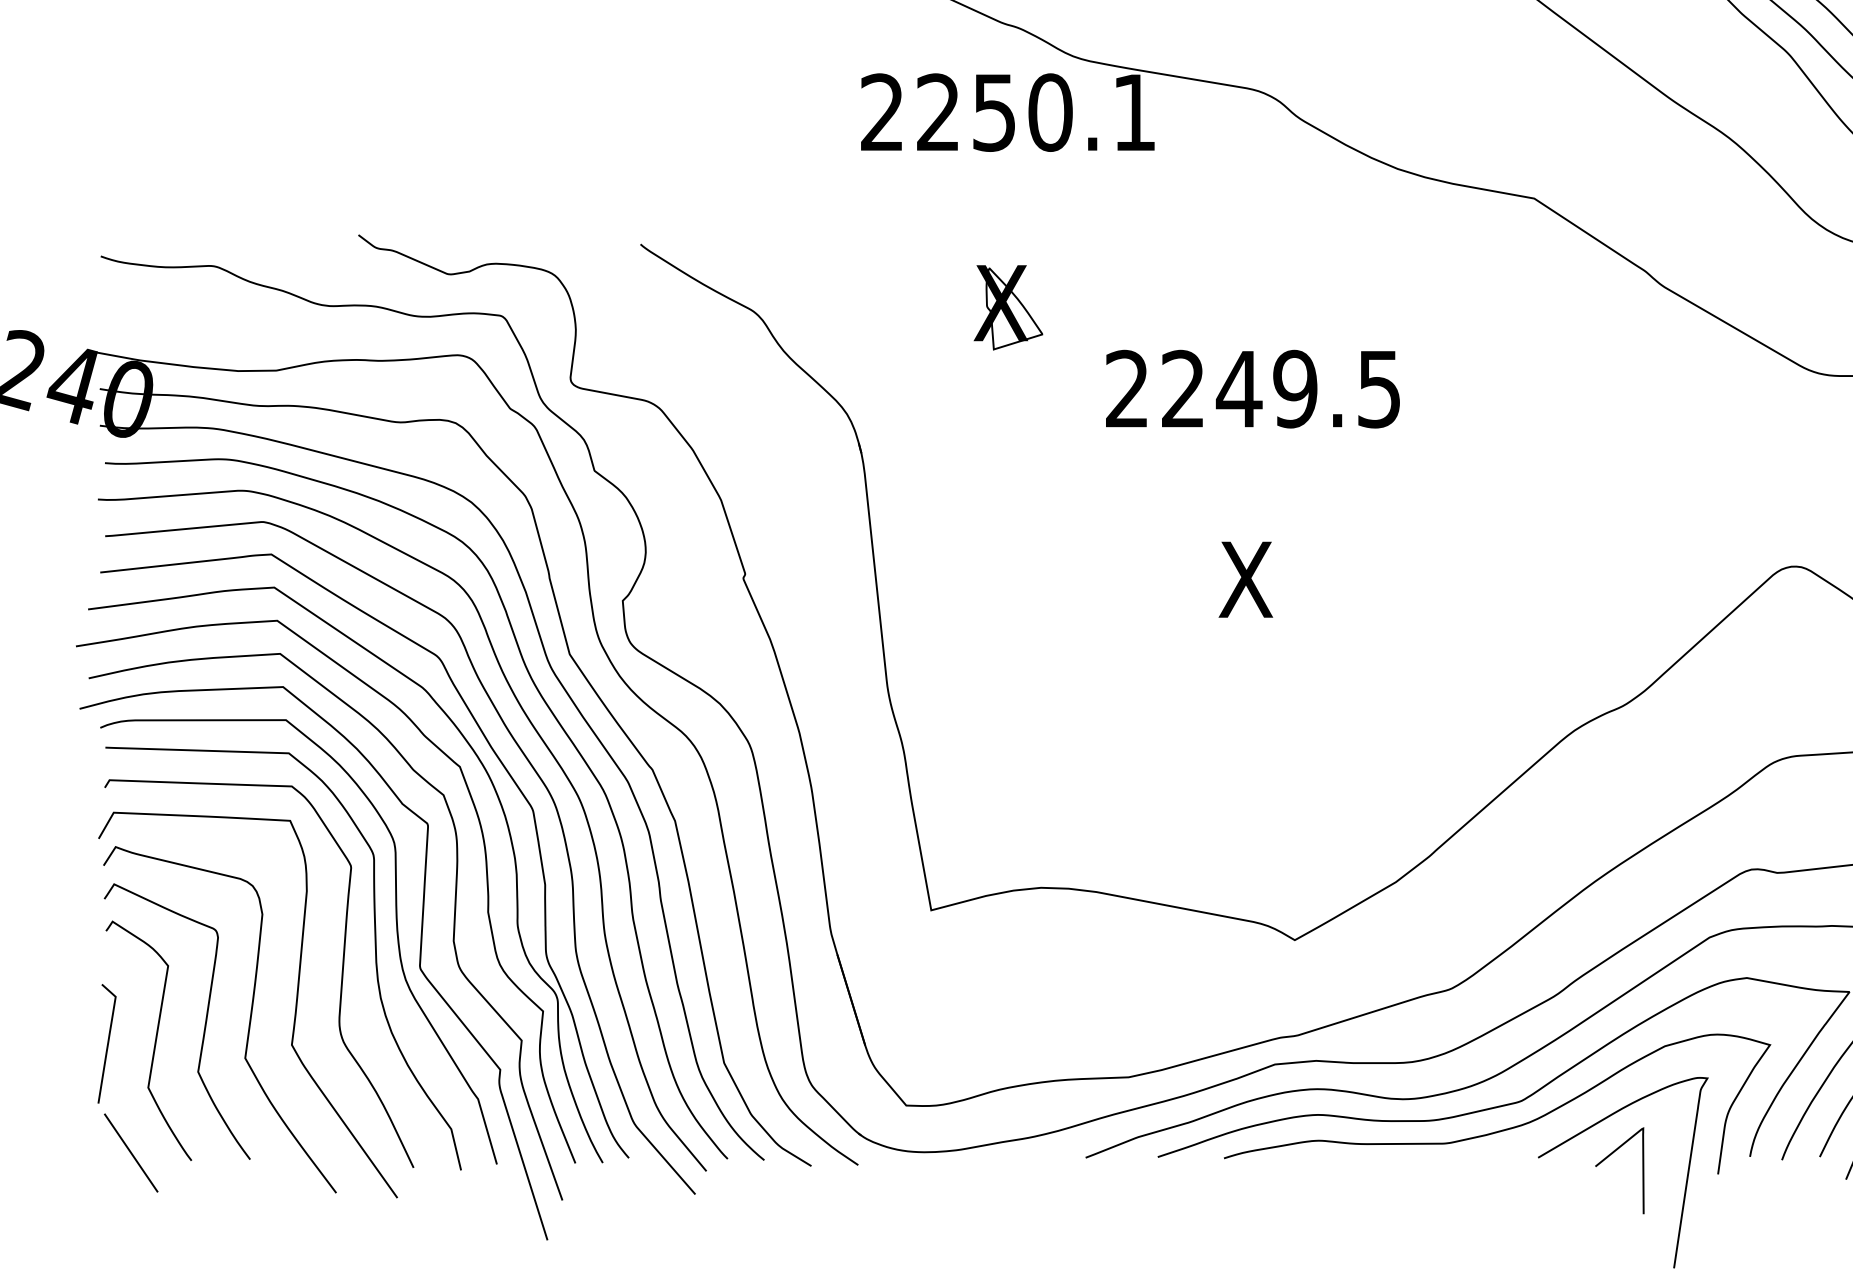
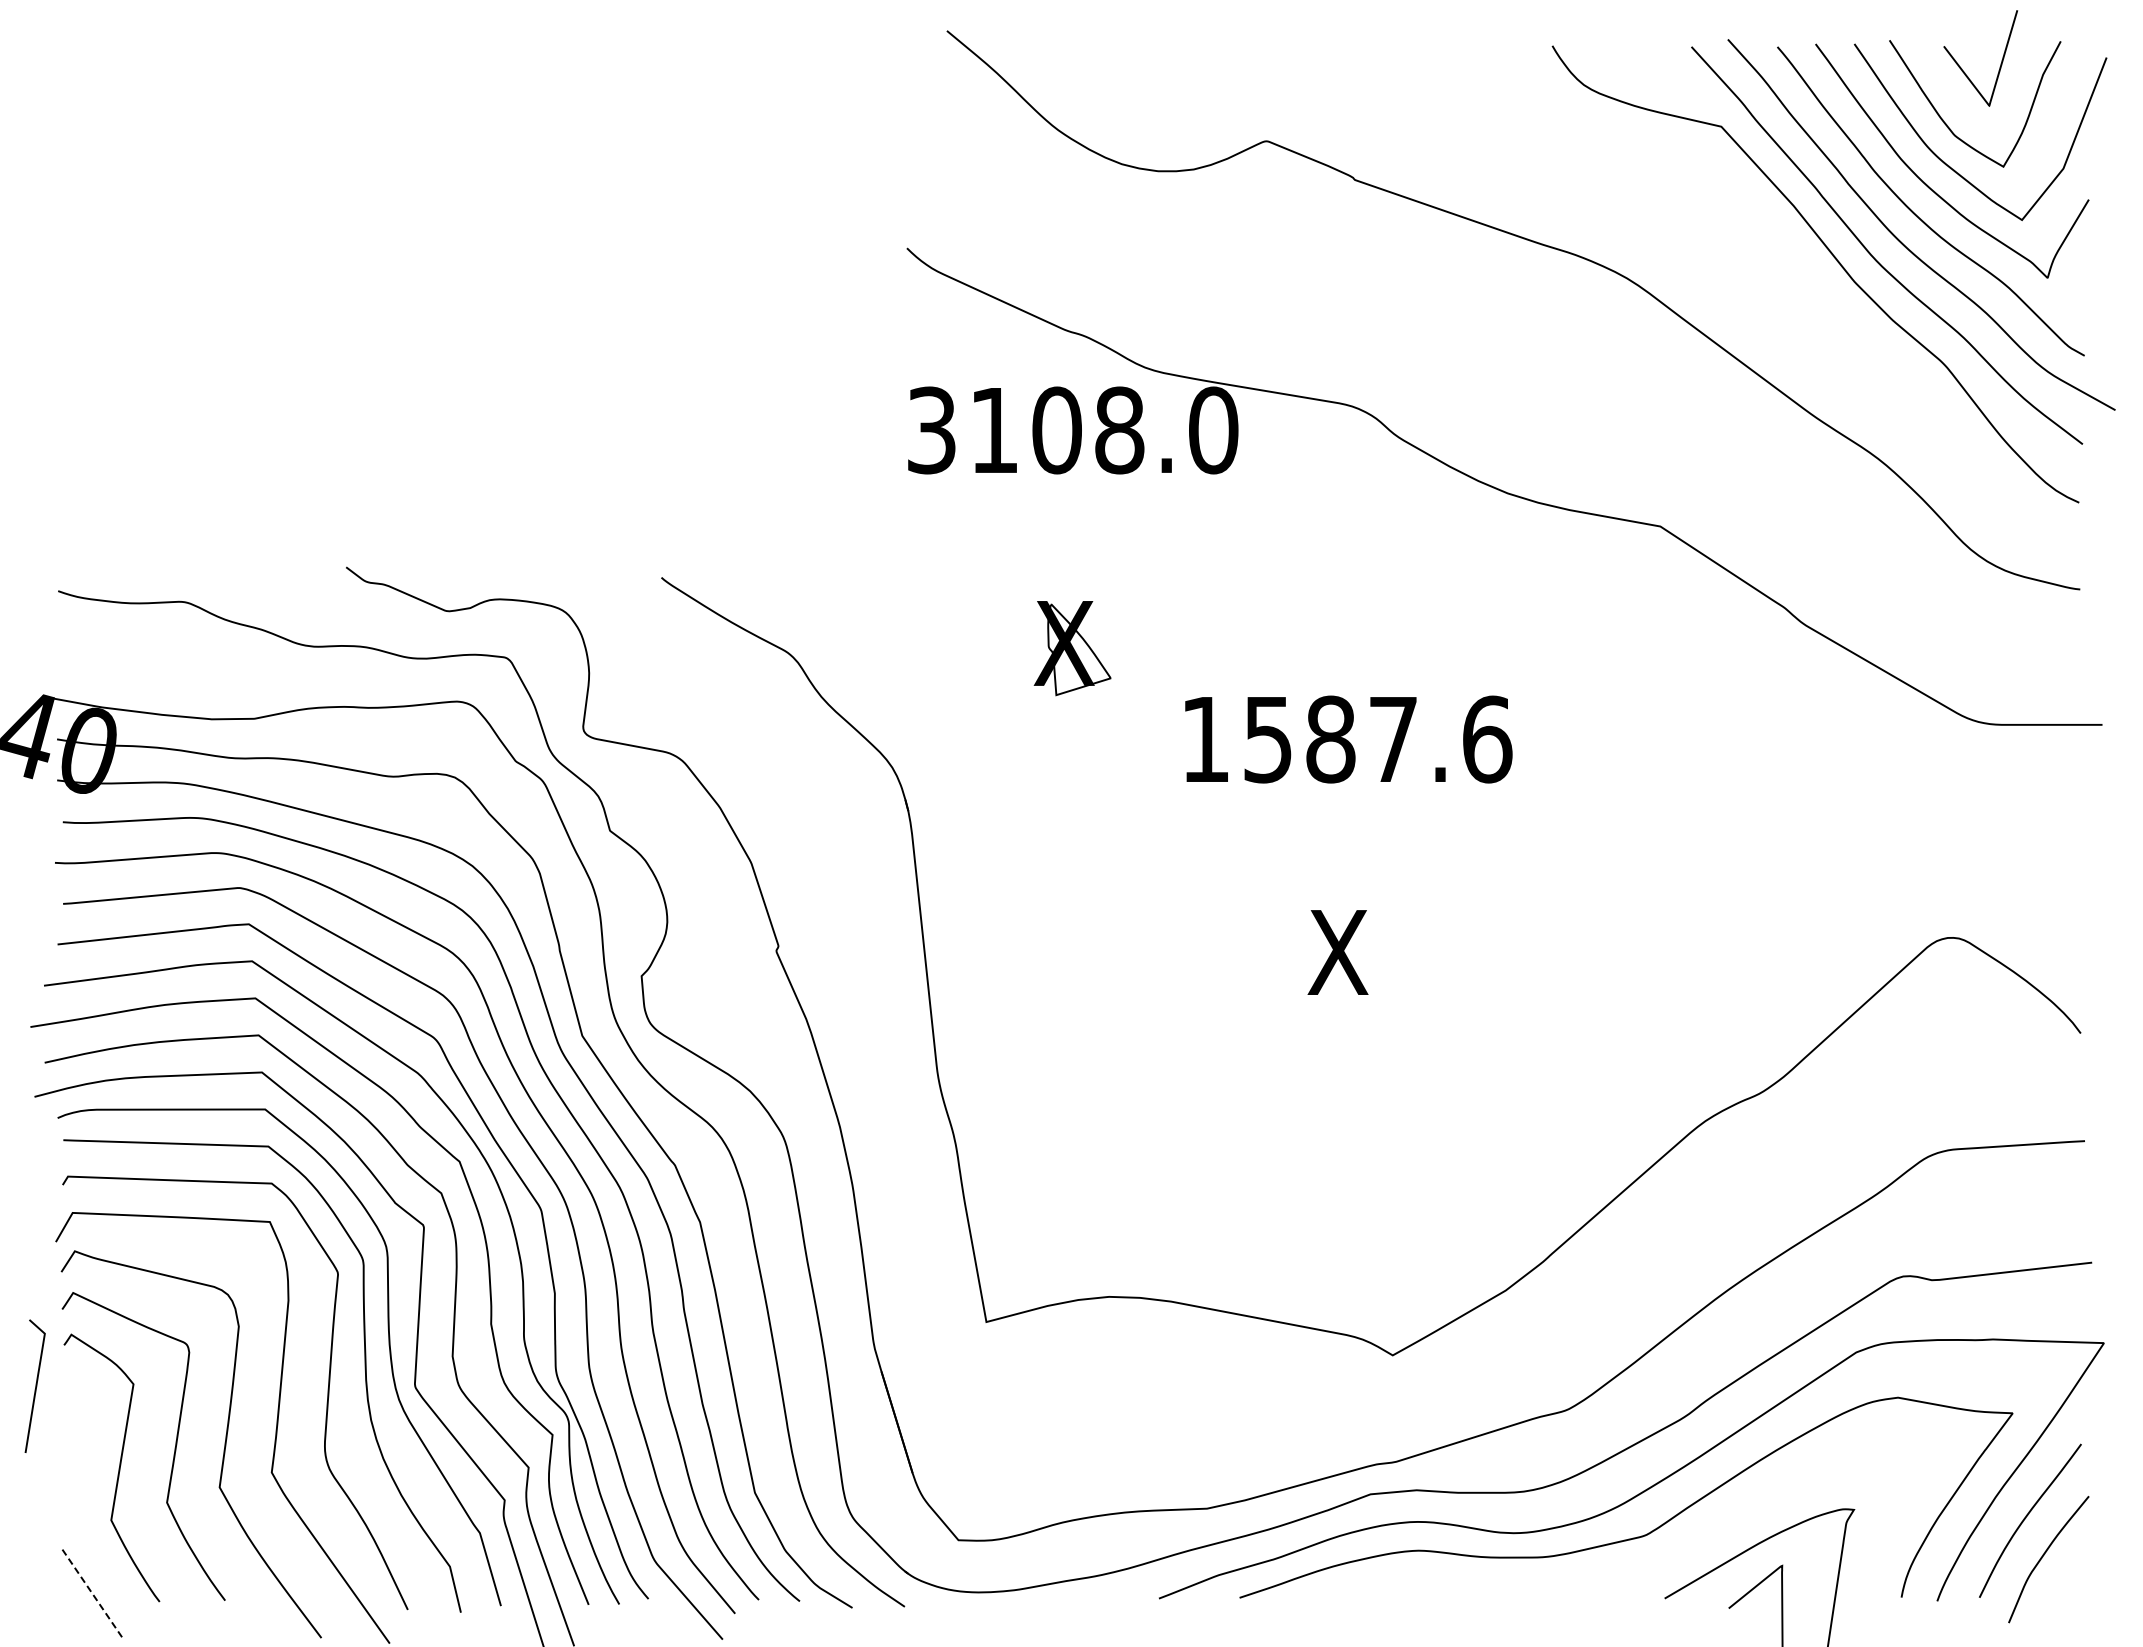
text: (1009, 112) -> (1073, 430), 2250.1 -> 3108.0
text: (1253, 389) -> (1346, 739), 2249.5 -> 1587.6
curve: (107, 1043) -> (35, 1385), moved
curve: (1504, 1129) -> (1627, 1566), removed
line: (130, 1152) -> (91, 1592), solid -> dashed

